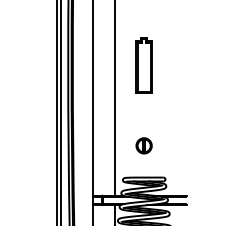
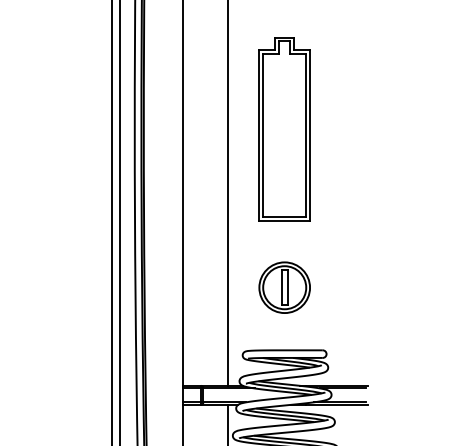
part: (143, 65) -> (283, 129), size x1.67
part: (143, 145) -> (283, 287), size x1.67

